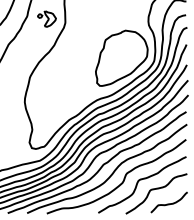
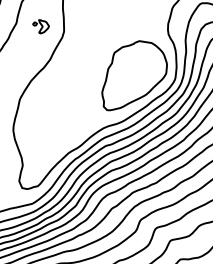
part: (46, 18) -> (40, 25), size x0.7

